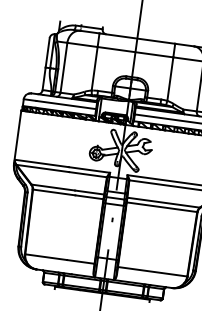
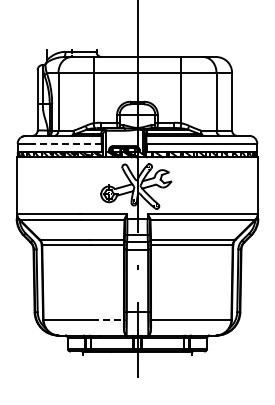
line: (65, 104) -> (66, 143), solid -> dashed
line: (80, 262) -> (107, 320), solid -> dashed

